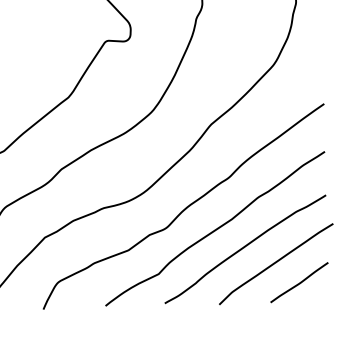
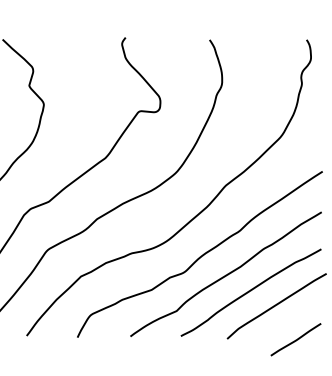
line: (298, 282) -> (295, 339), moved

